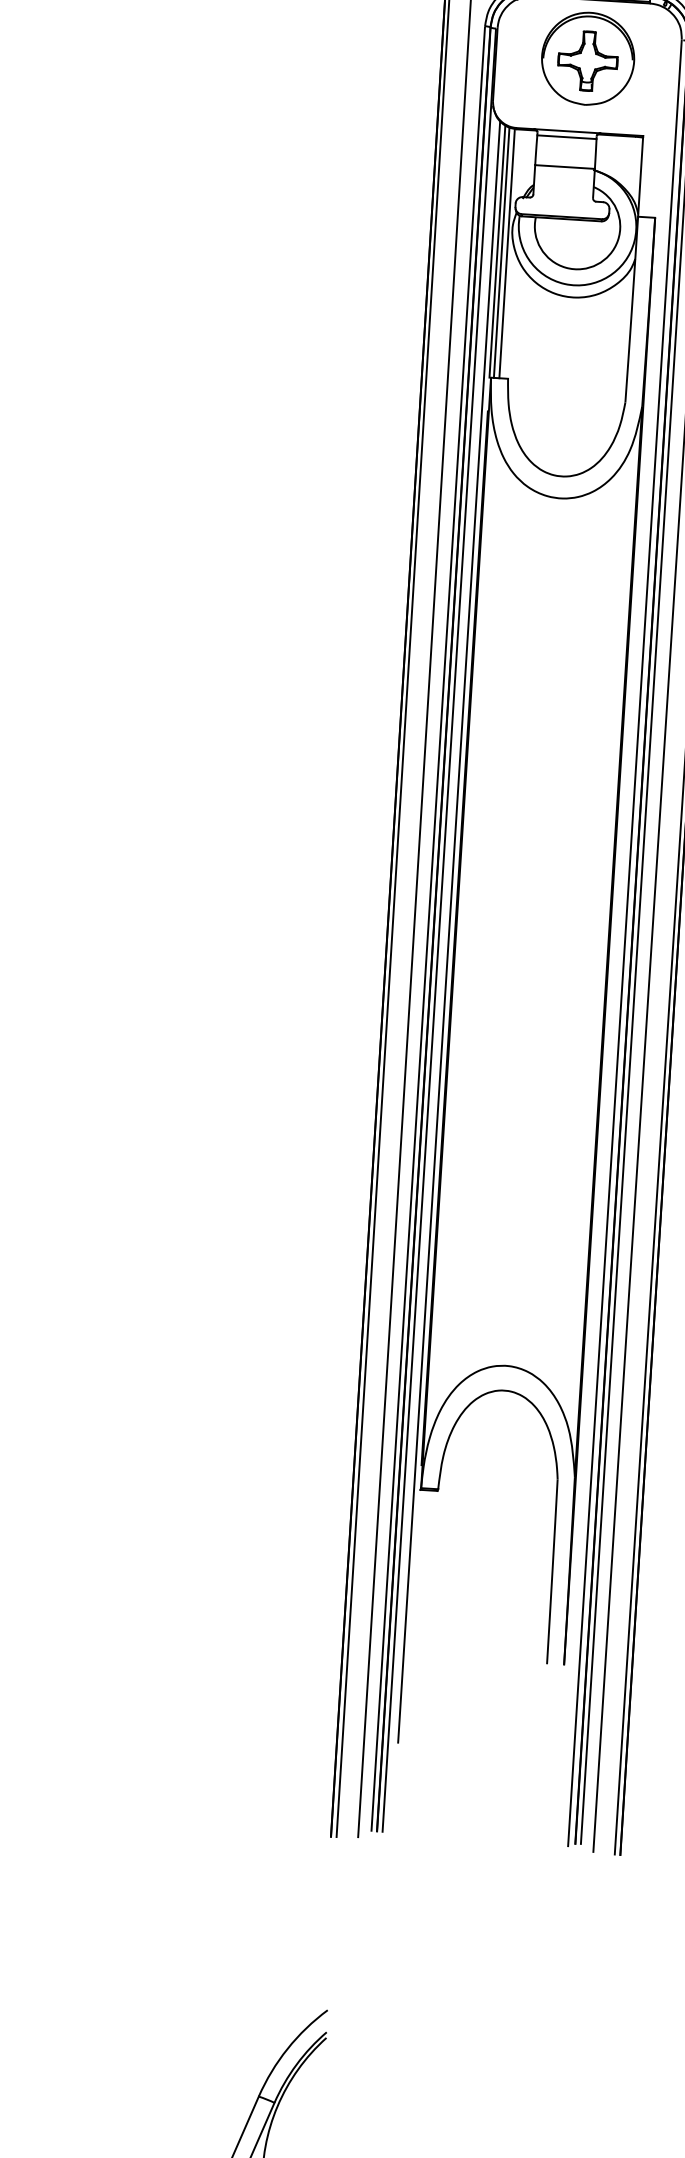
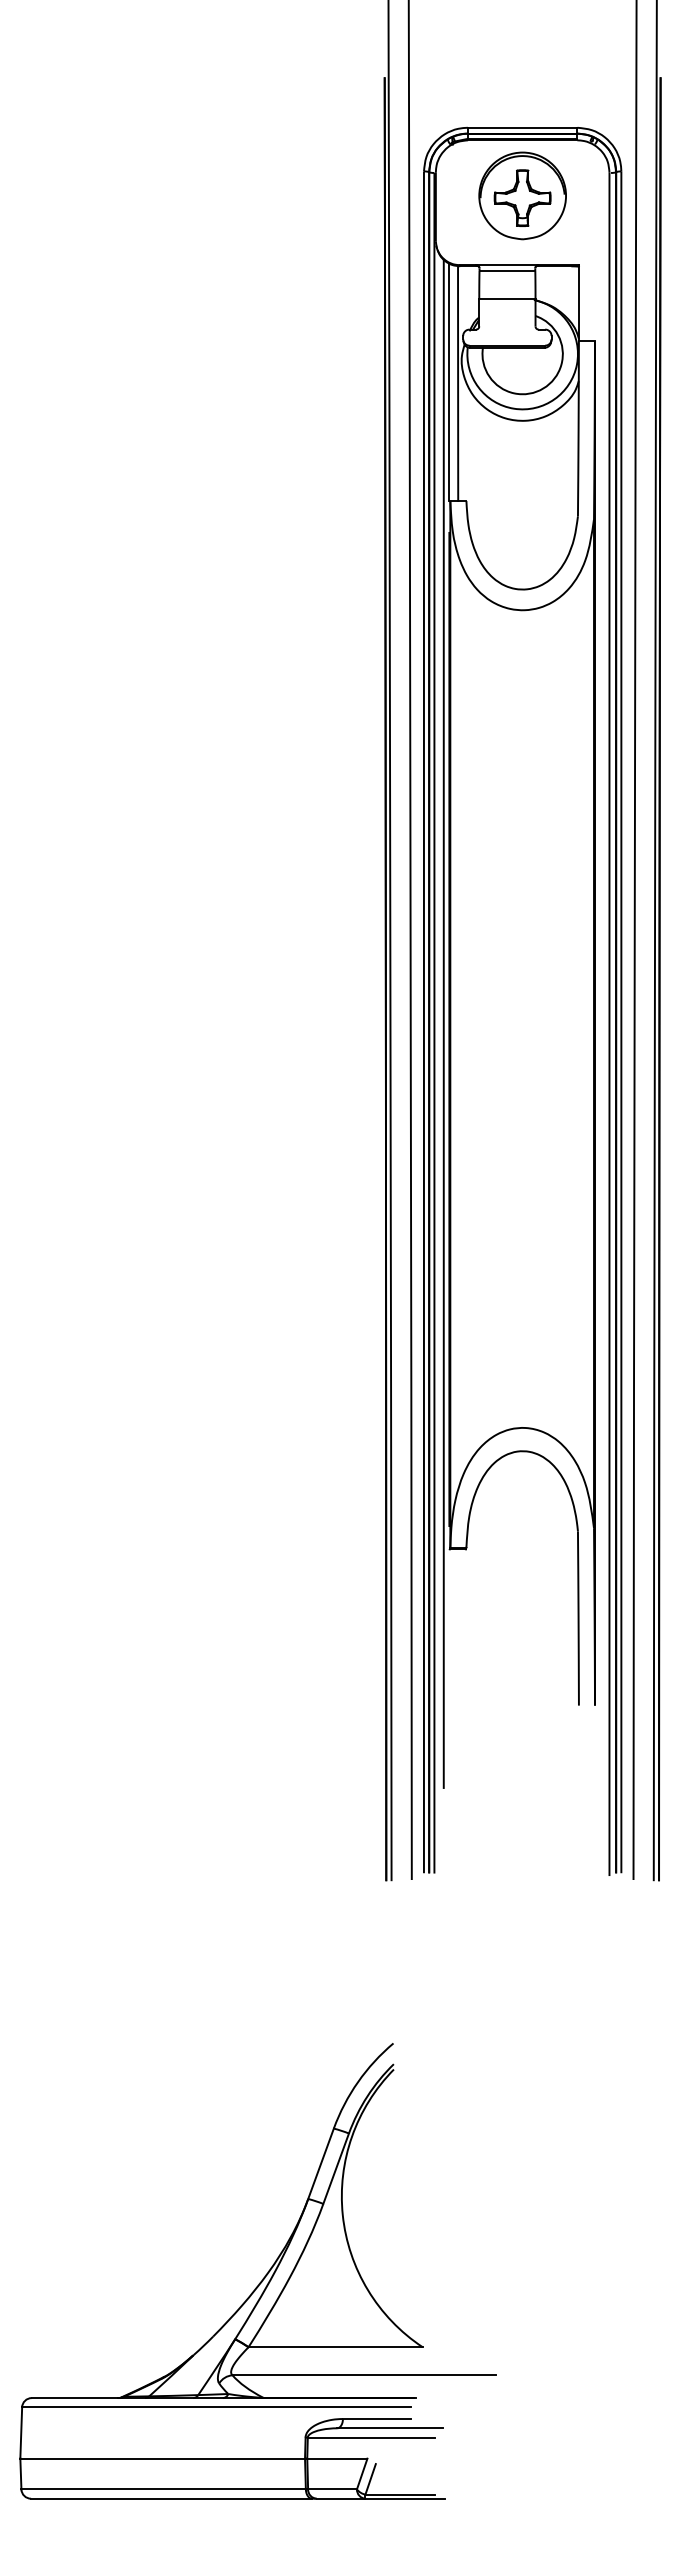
line: (501, 253) -> (452, 383), removed

